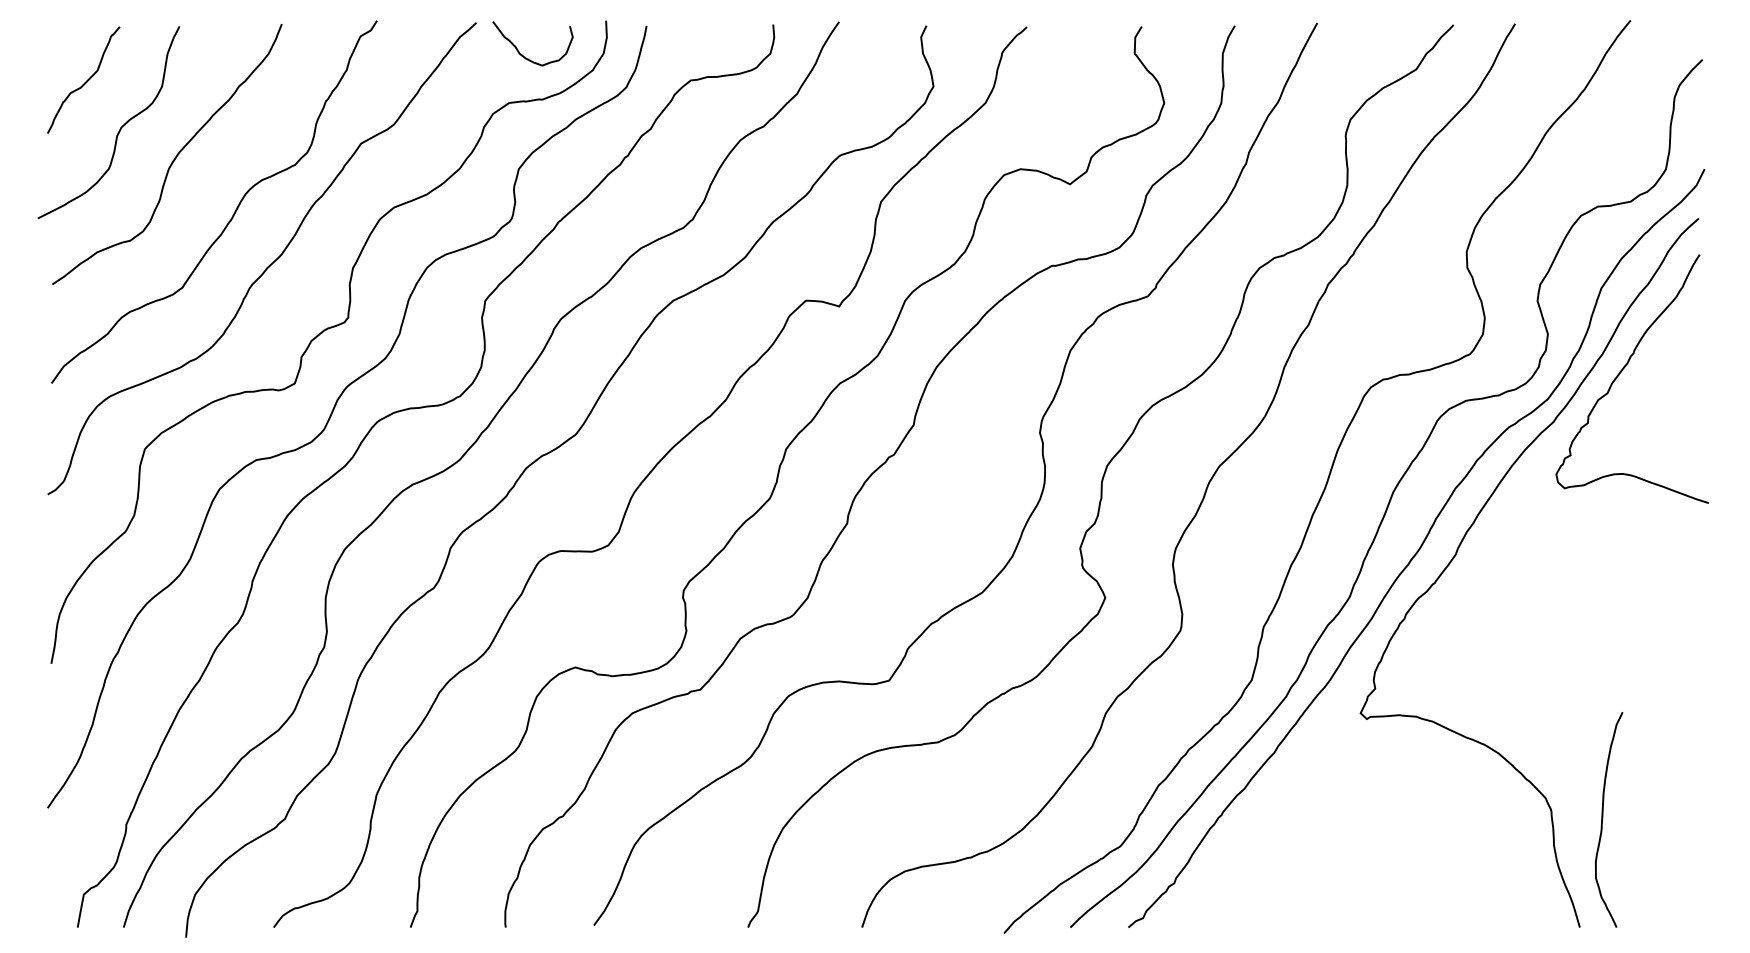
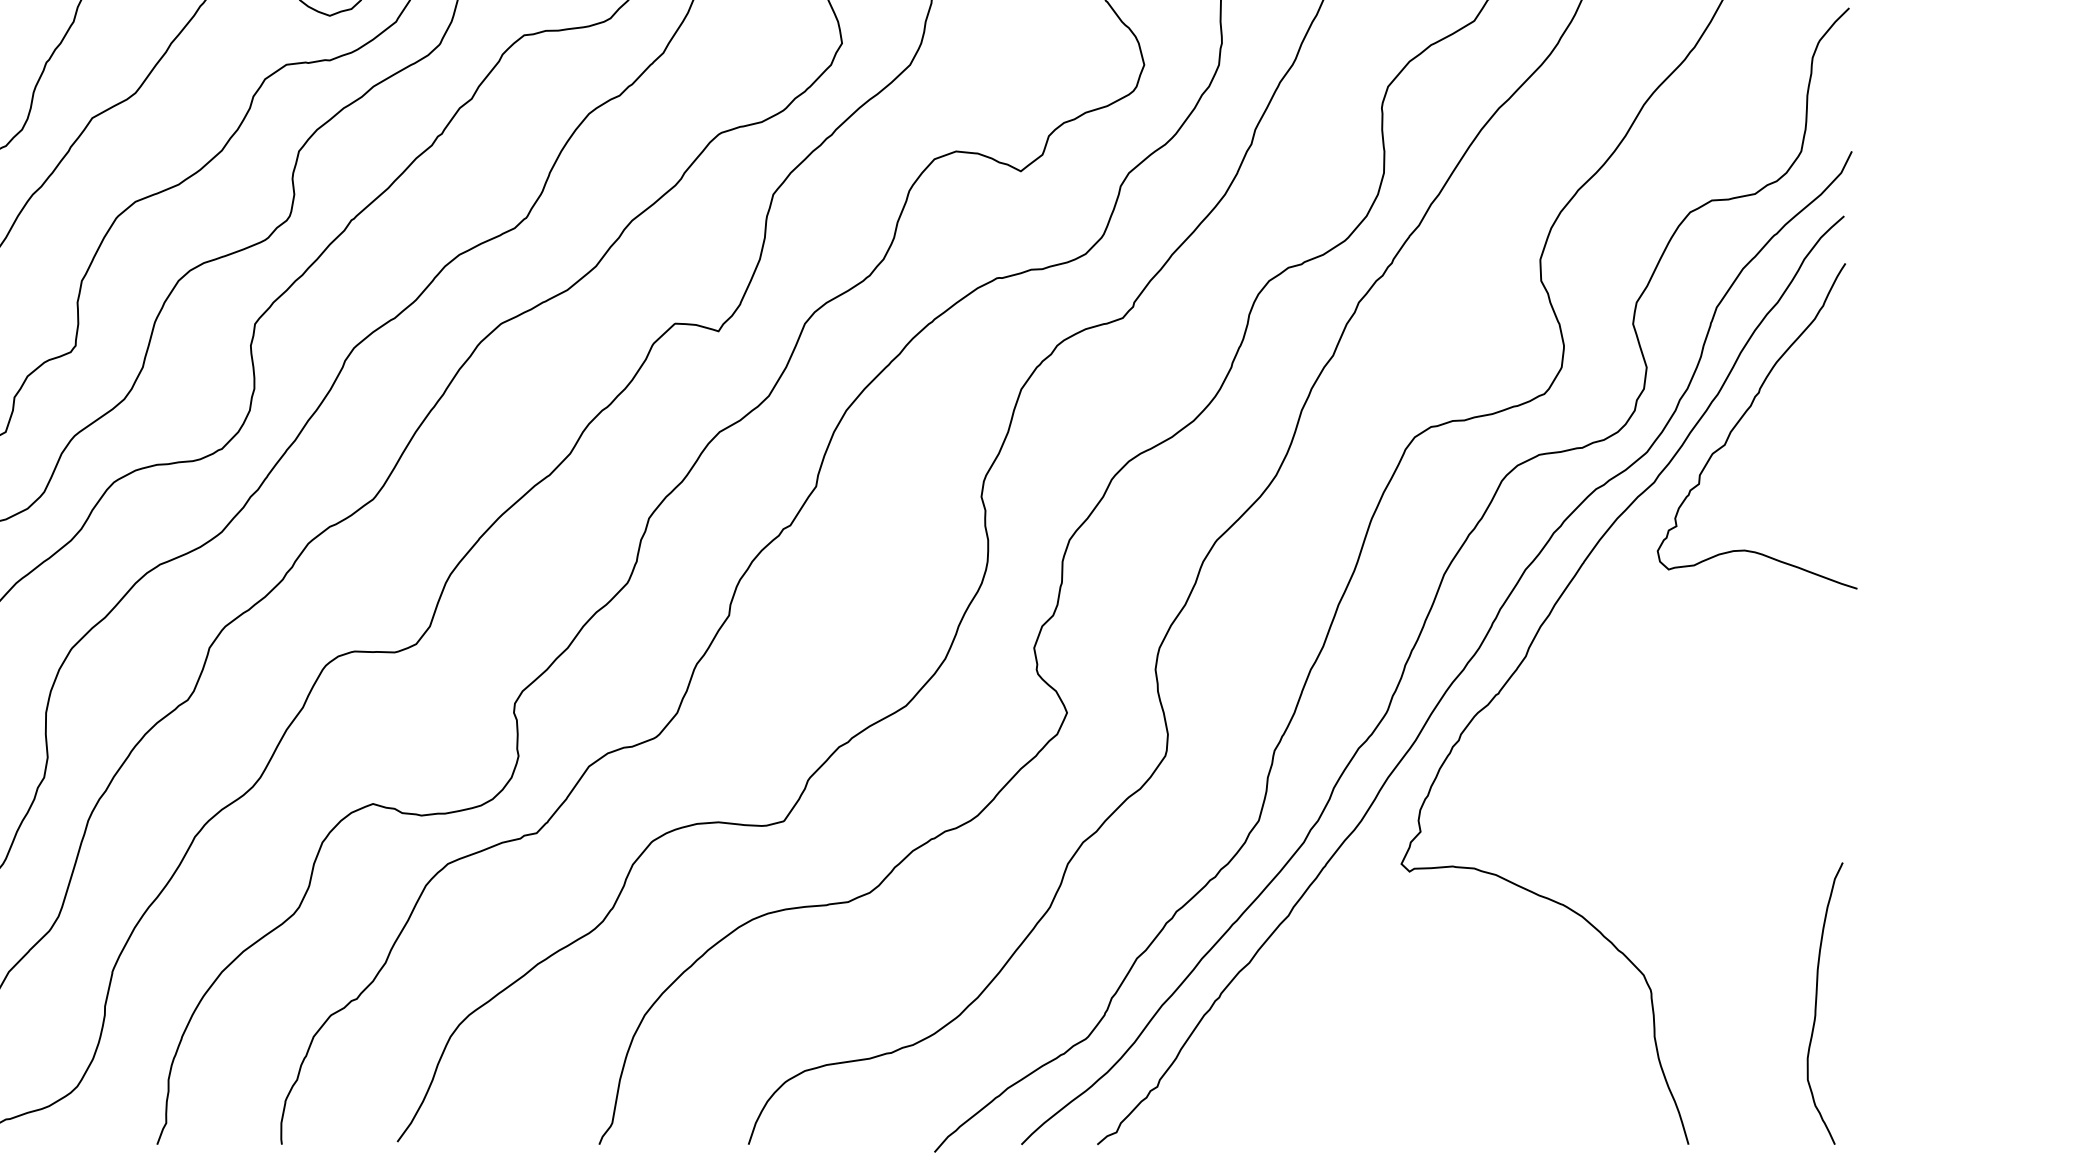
curve: (1603, 819) -> (1817, 1003), moved

